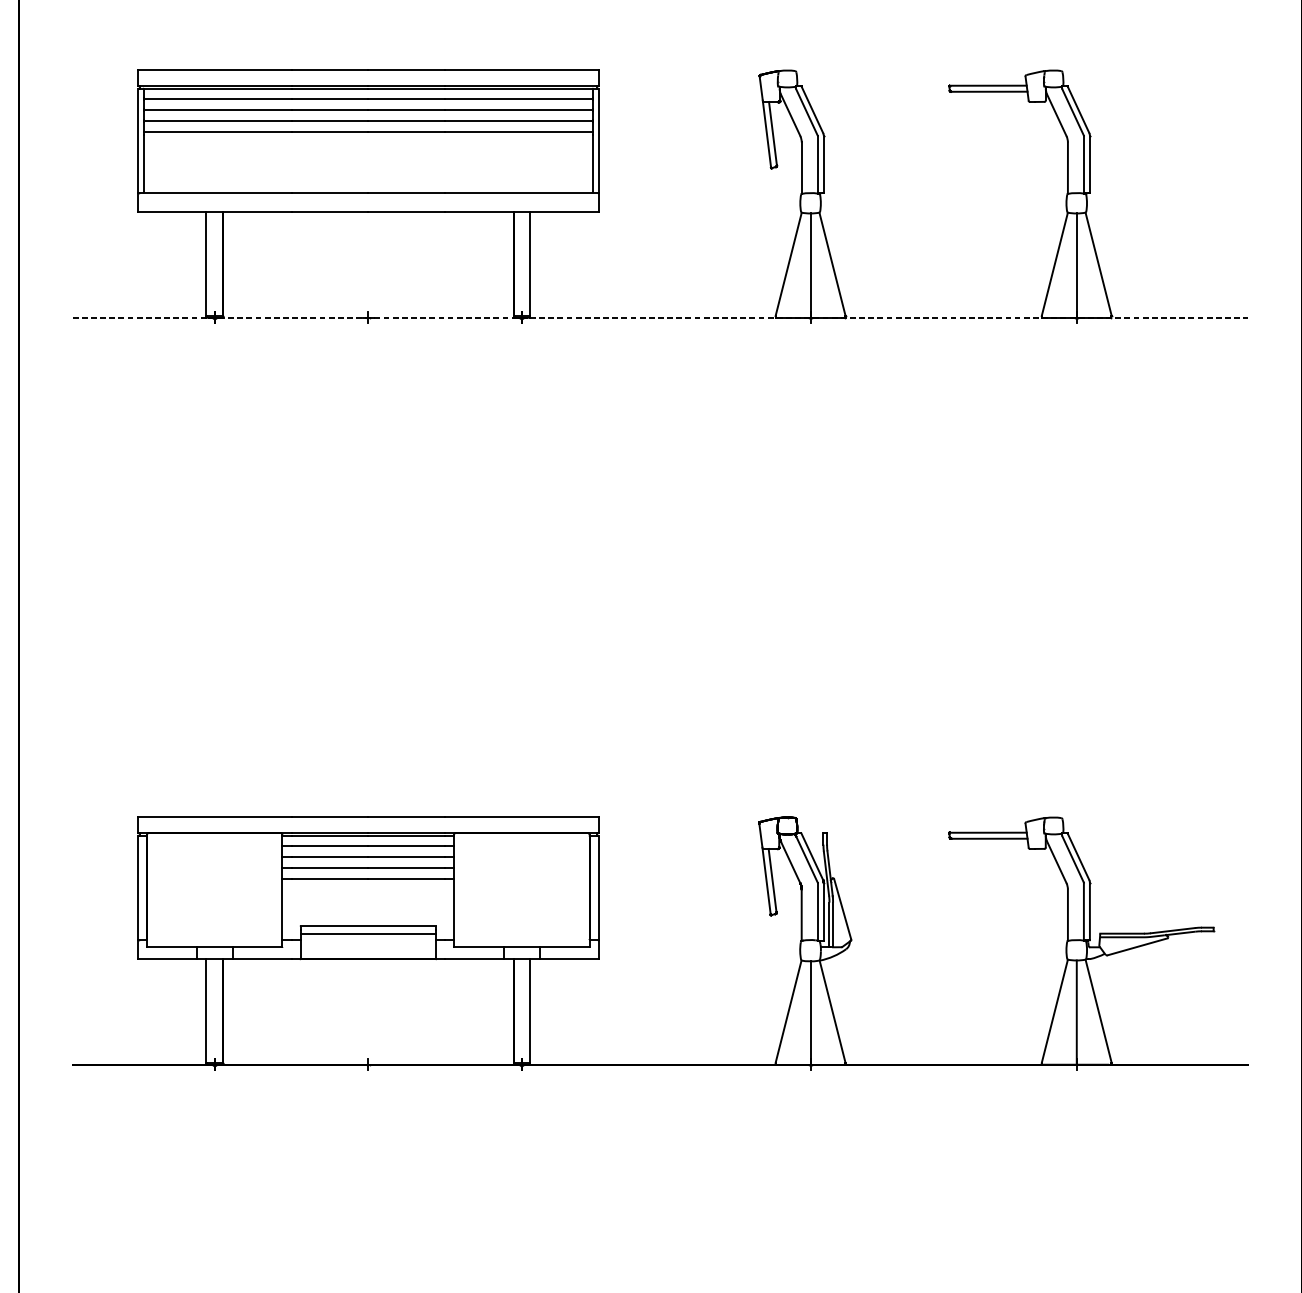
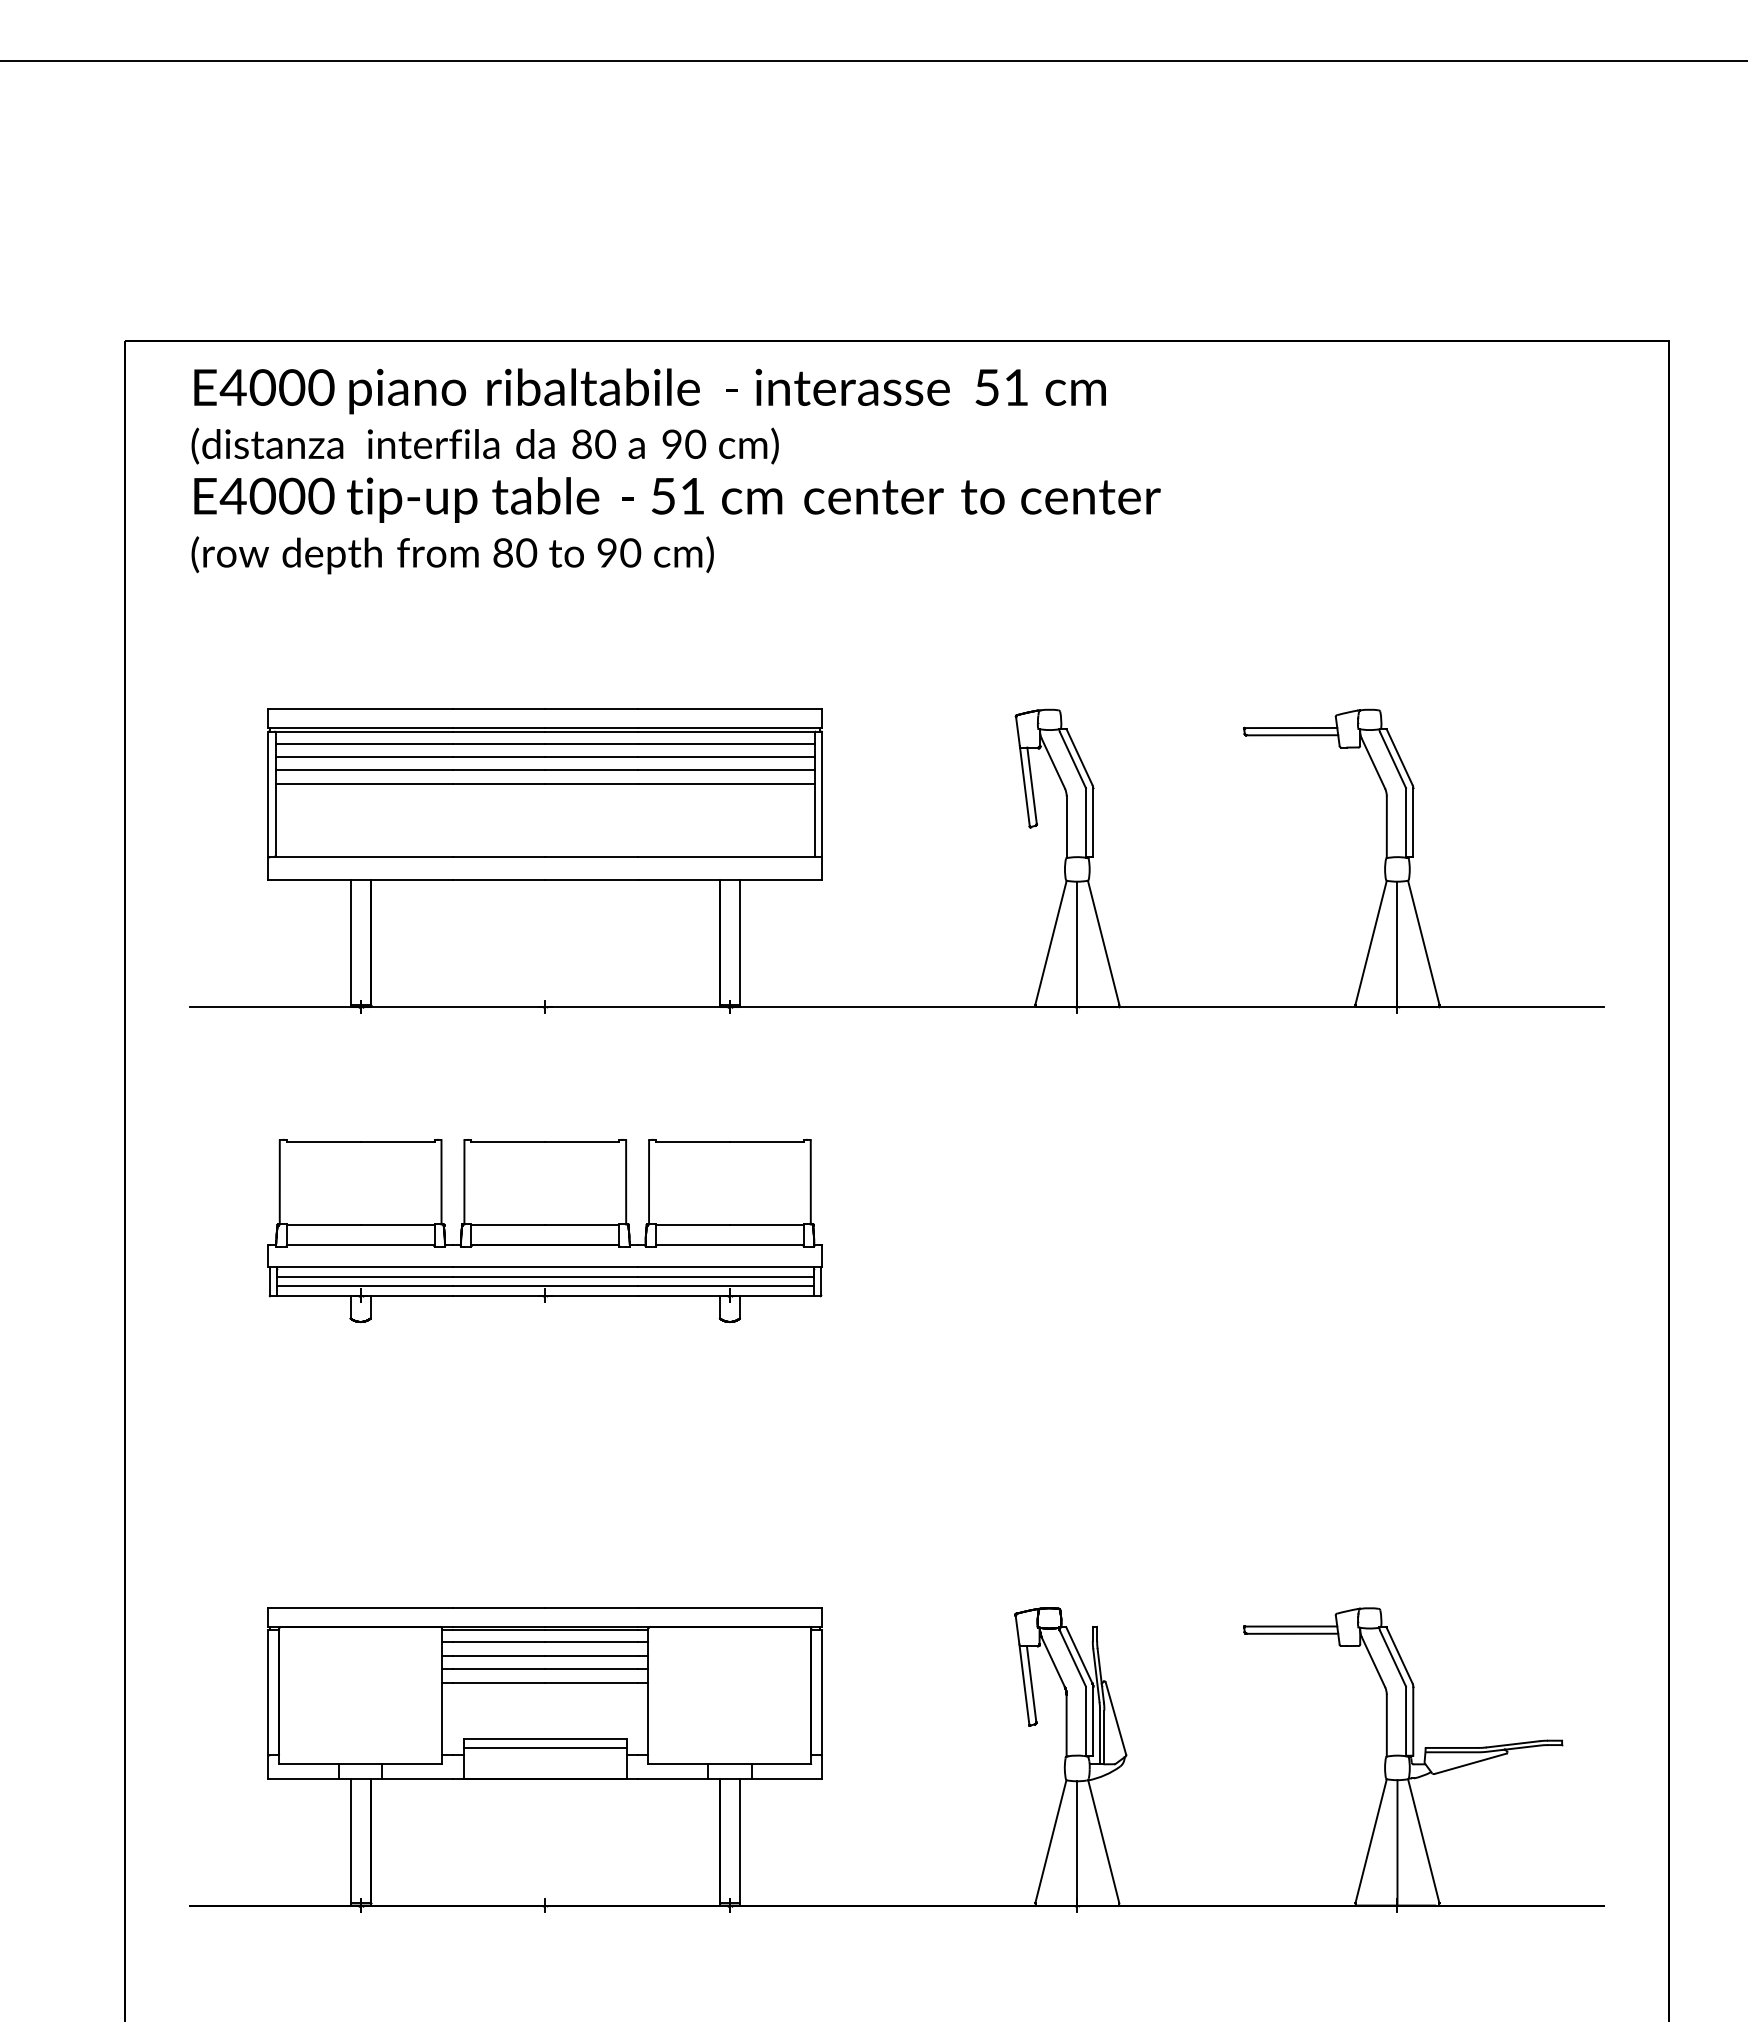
line: (660, 318) -> (896, 1007), dashed -> solid
part: (367, 504) -> (544, 1231), added

